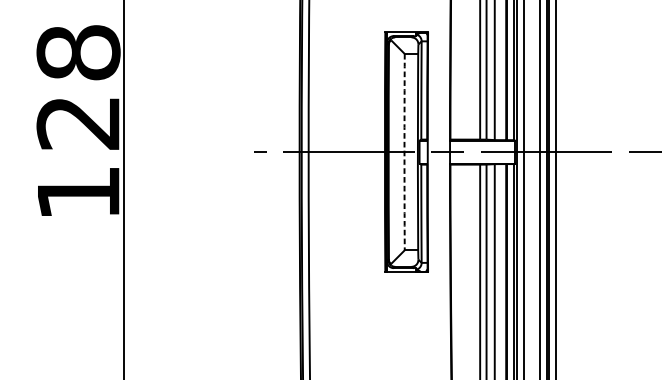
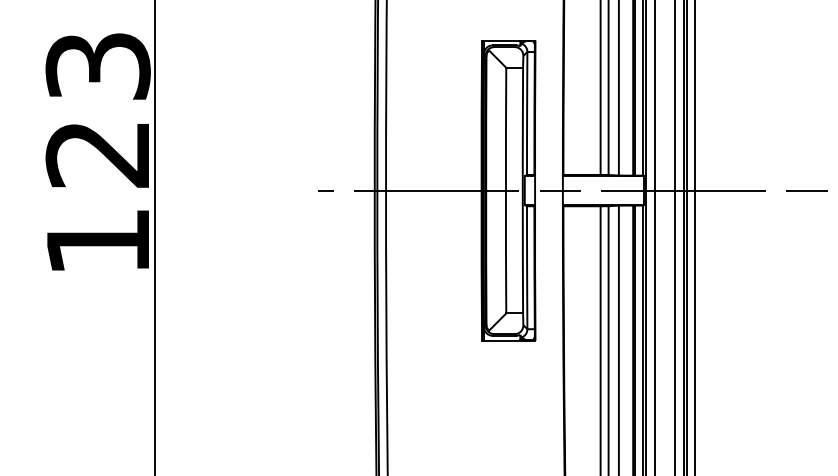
text: (78, 52) -> (97, 65), 128 -> 123
arc: (404, 152) -> (505, 190), dashed -> solid

